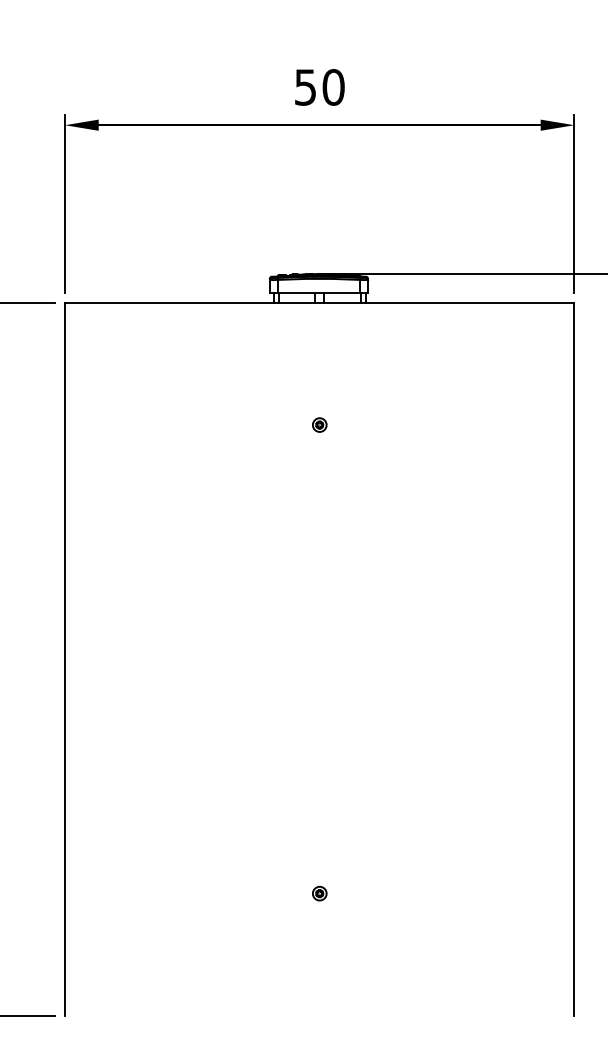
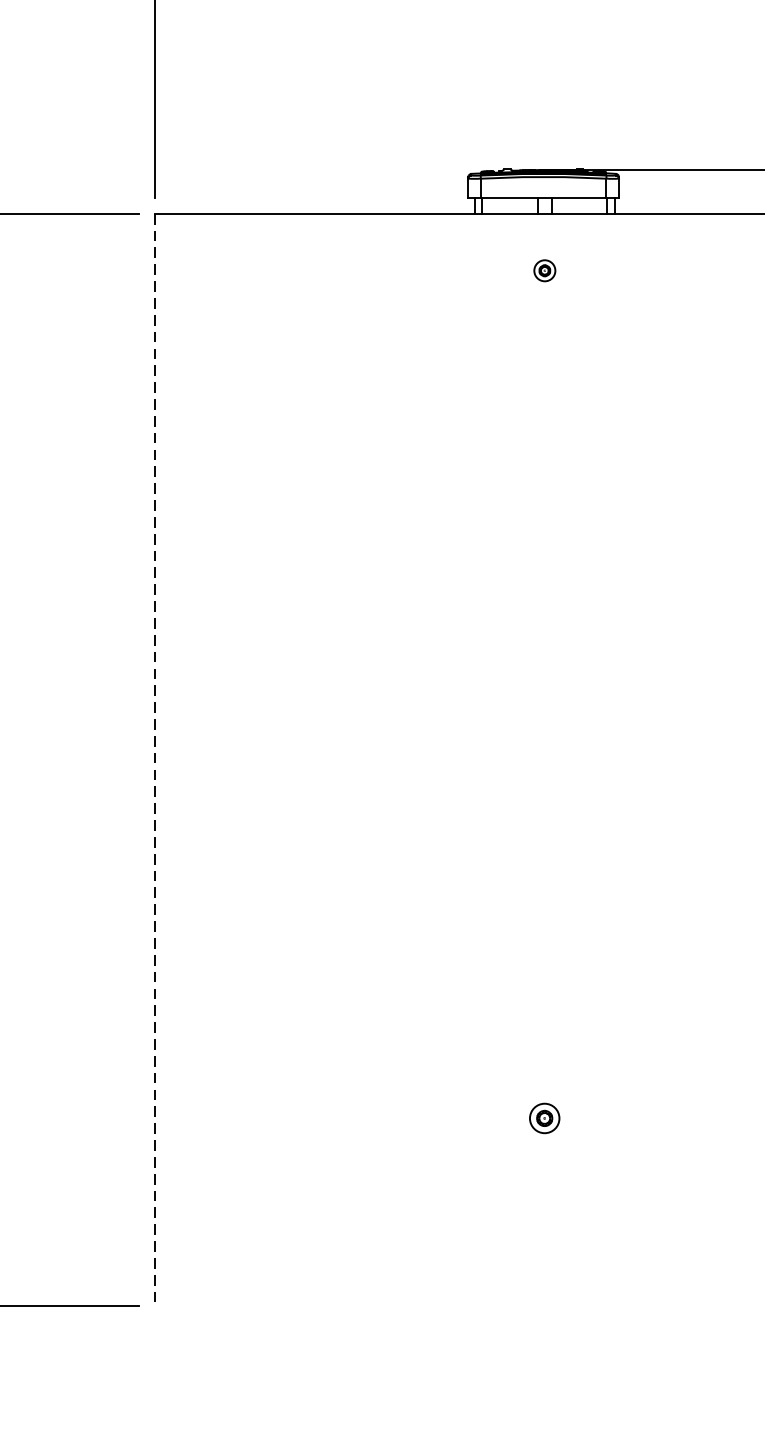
part: (319, 424) -> (544, 269), moved
line: (65, 659) -> (155, 759), solid -> dashed
part: (319, 893) -> (544, 1118), size x1.4

